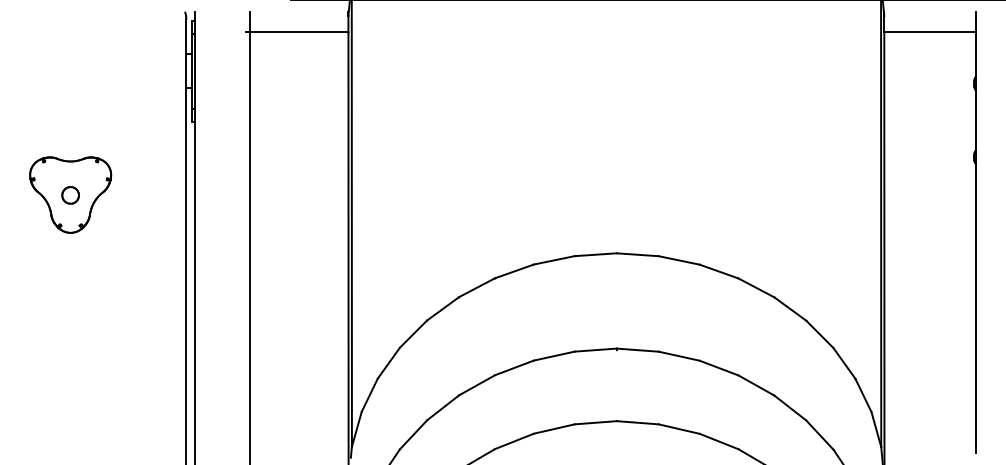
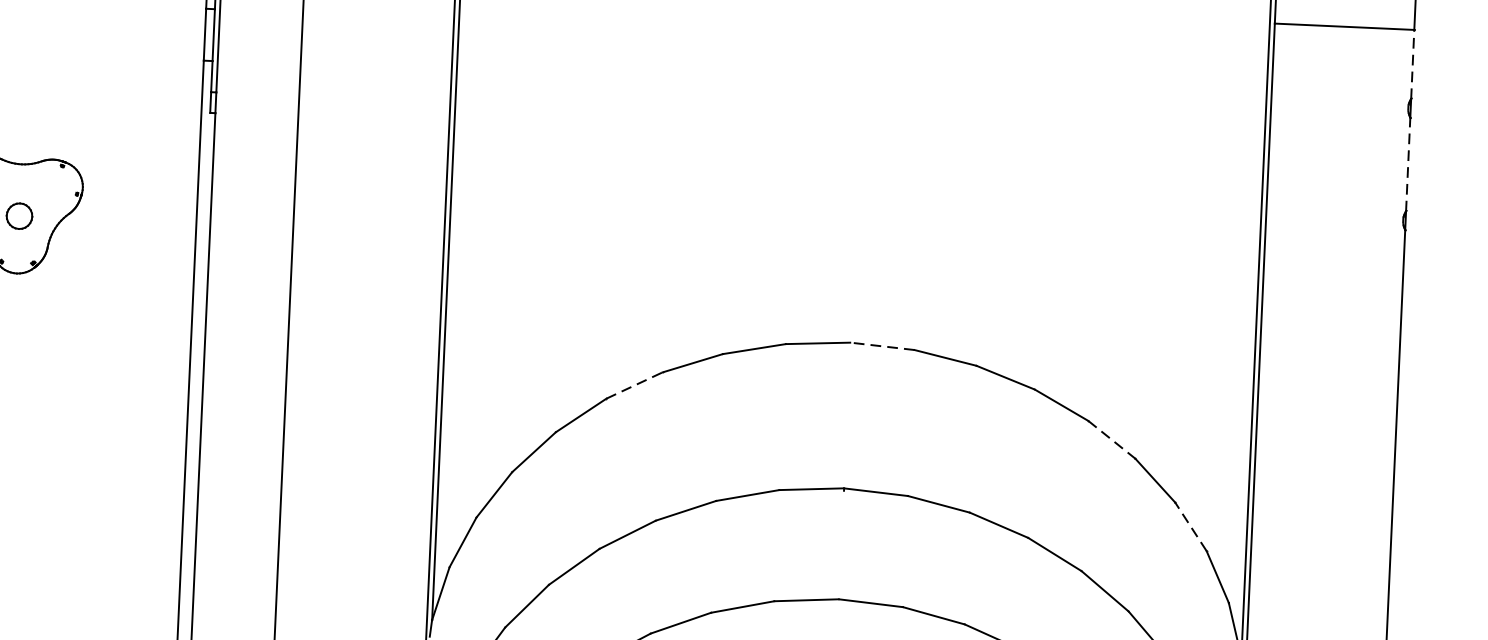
line: (975, 55) -> (1412, 65), solid -> dashed
line: (975, 120) -> (1408, 164), solid -> dashed
line: (637, 254) -> (882, 345), solid -> dashed
line: (477, 287) -> (635, 385), solid -> dashed
line: (790, 309) -> (1112, 440), solid -> dashed
line: (844, 363) -> (1191, 526), solid -> dashed

